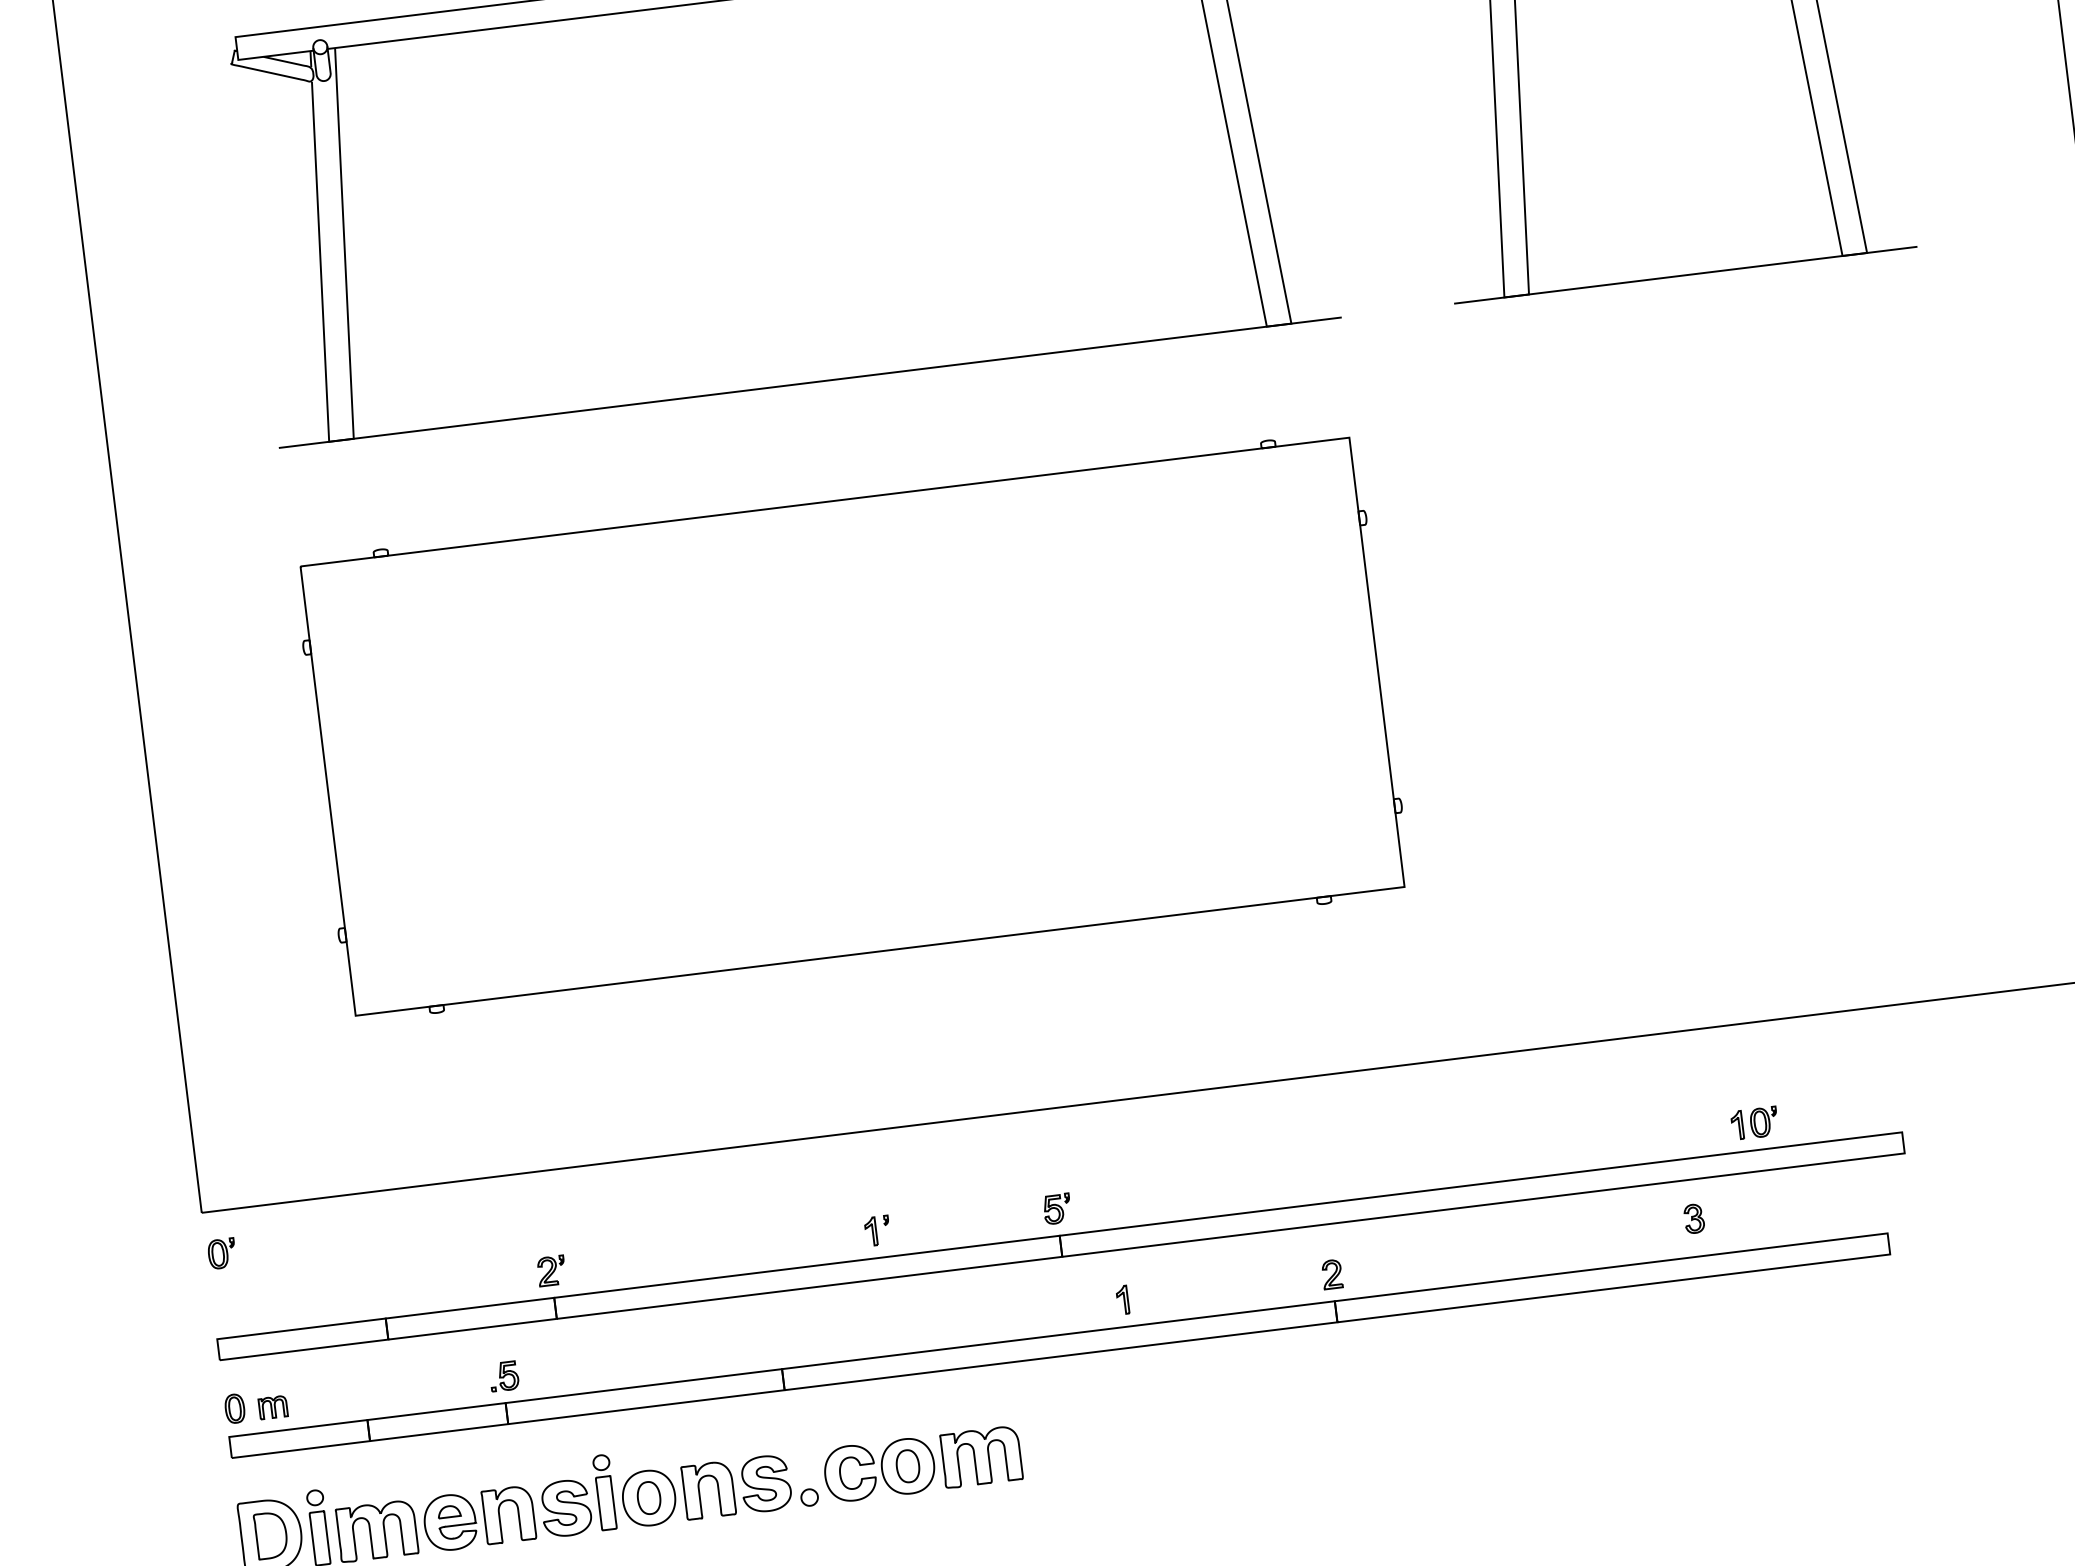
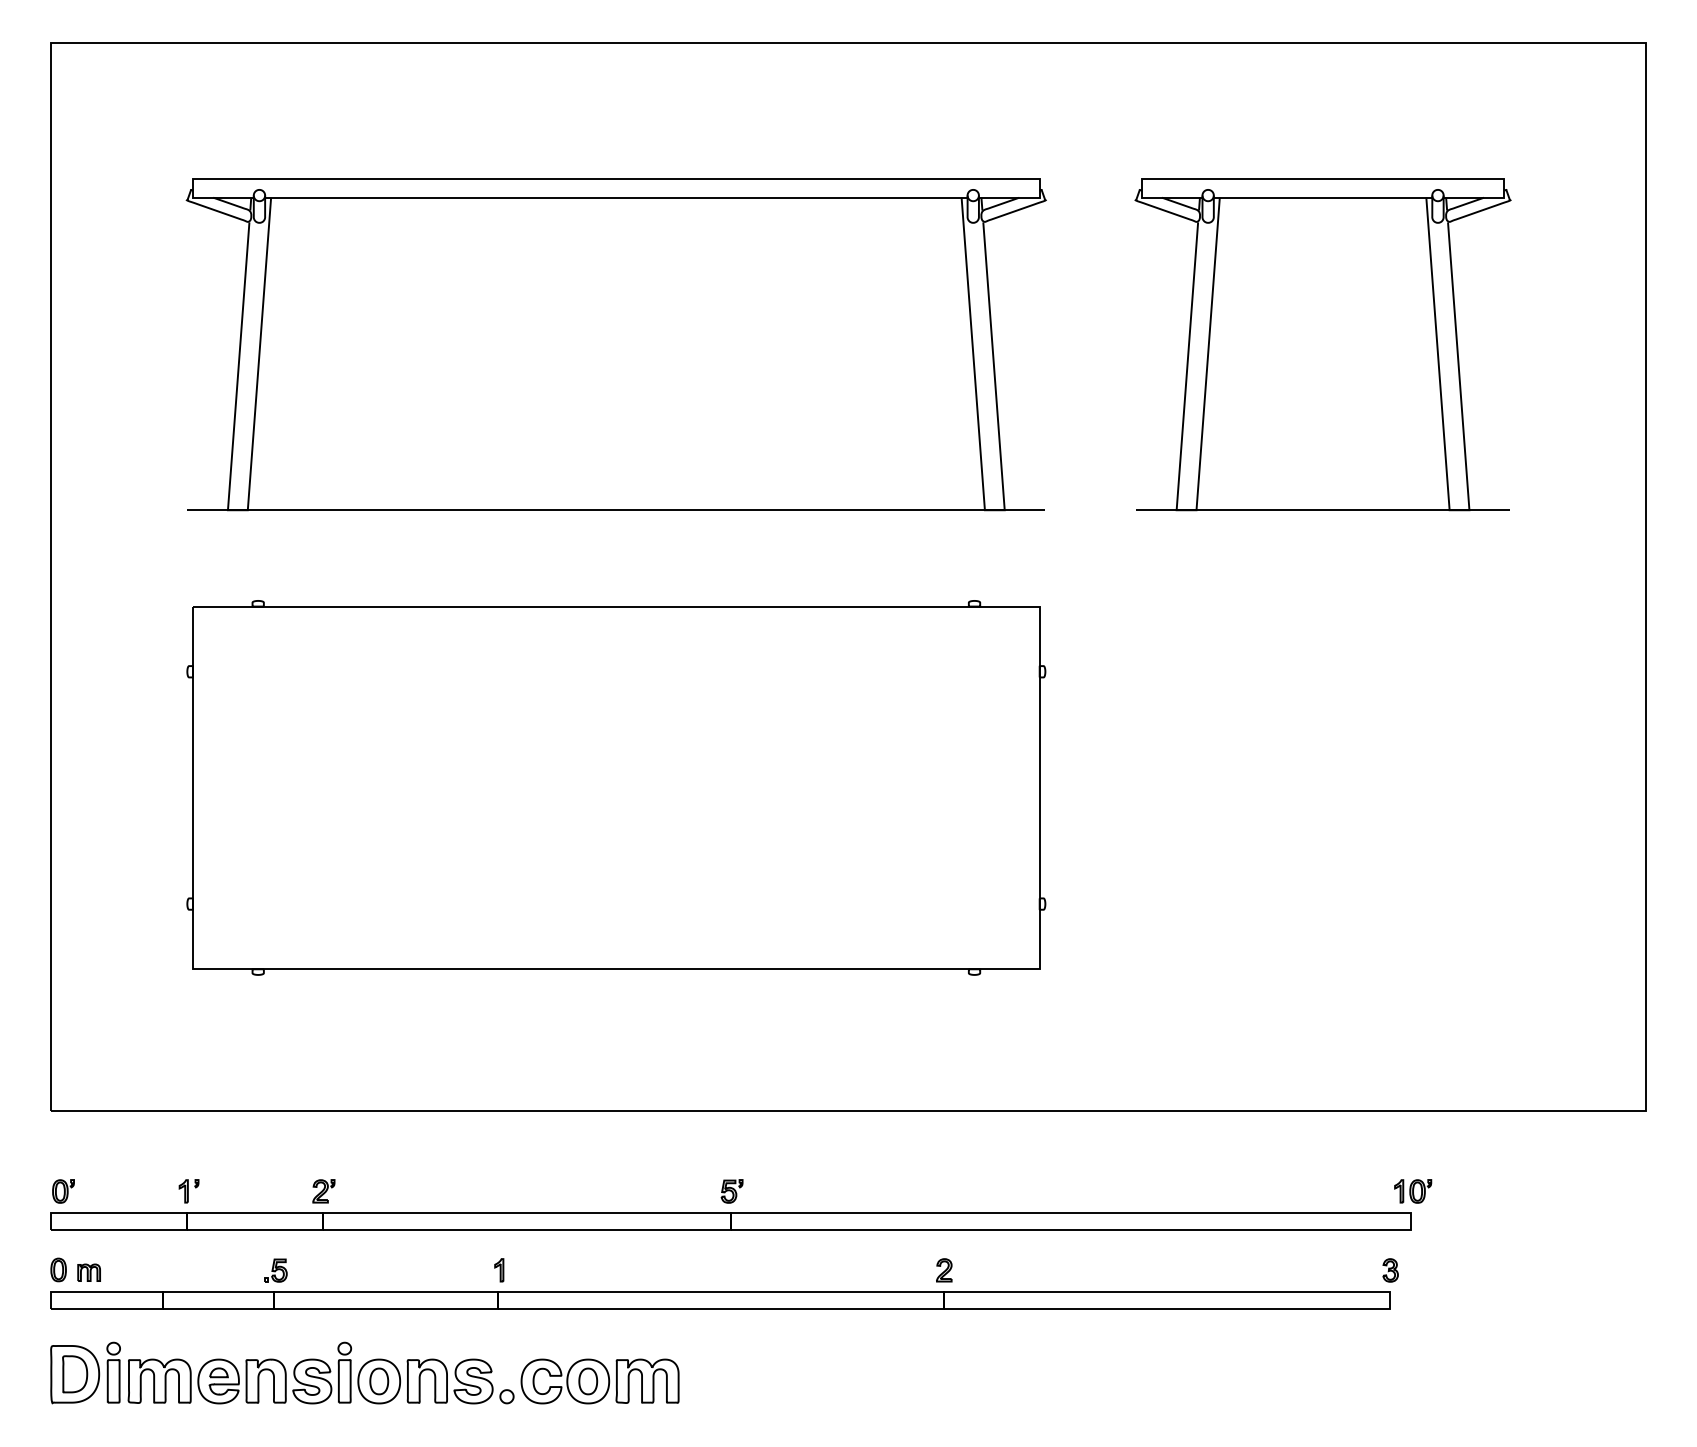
part: (1755, 1123) -> (1413, 1191), moved
part: (1694, 1218) -> (1390, 1270), moved
part: (876, 1231) -> (188, 1191), moved
part: (222, 1253) -> (63, 1191), moved
part: (1123, 1300) -> (499, 1270), moved

